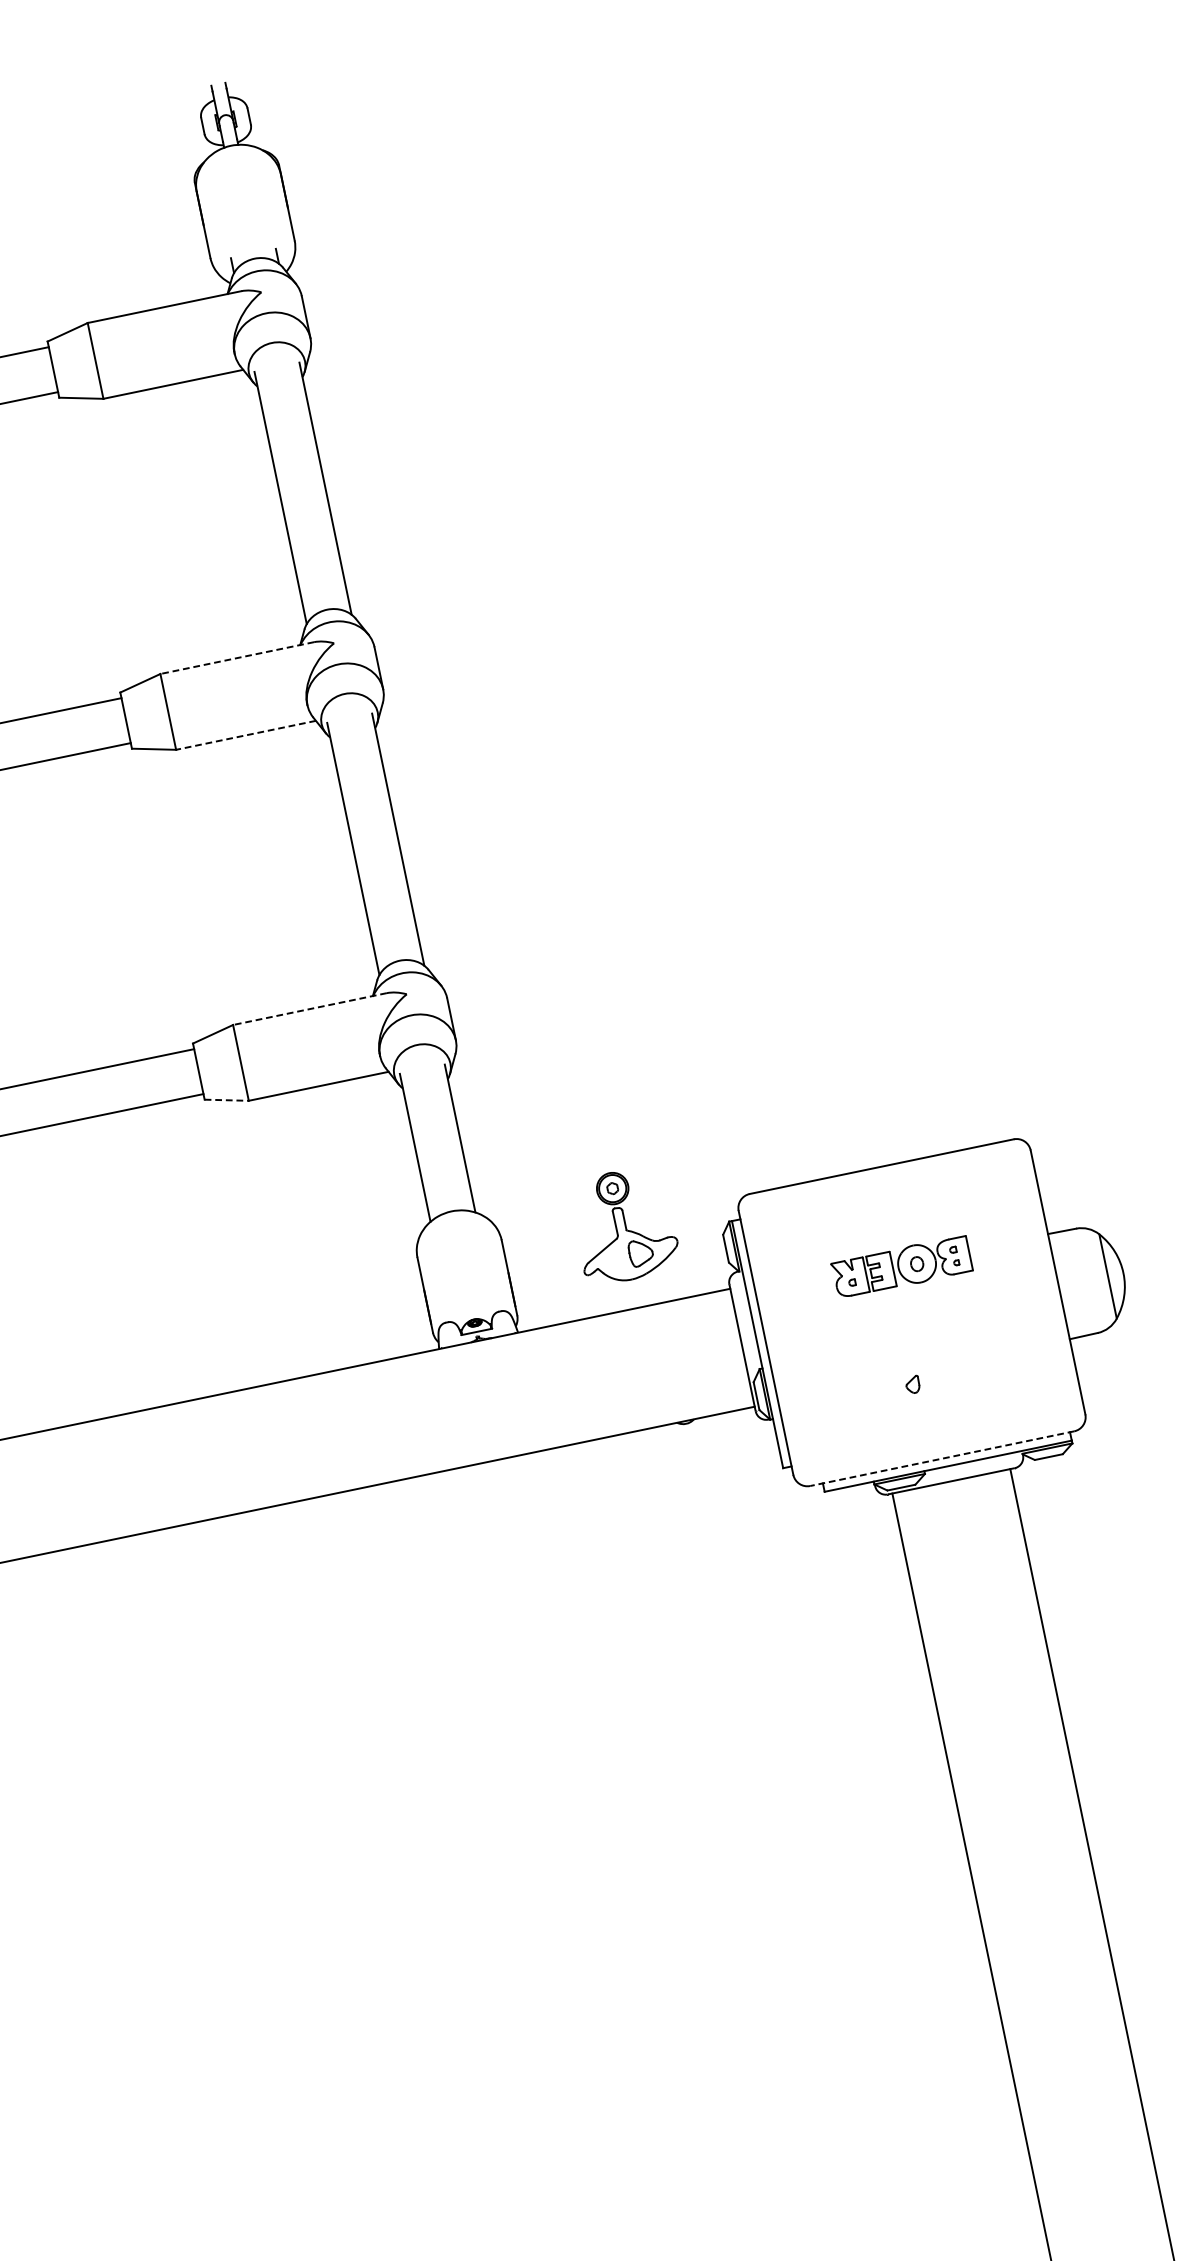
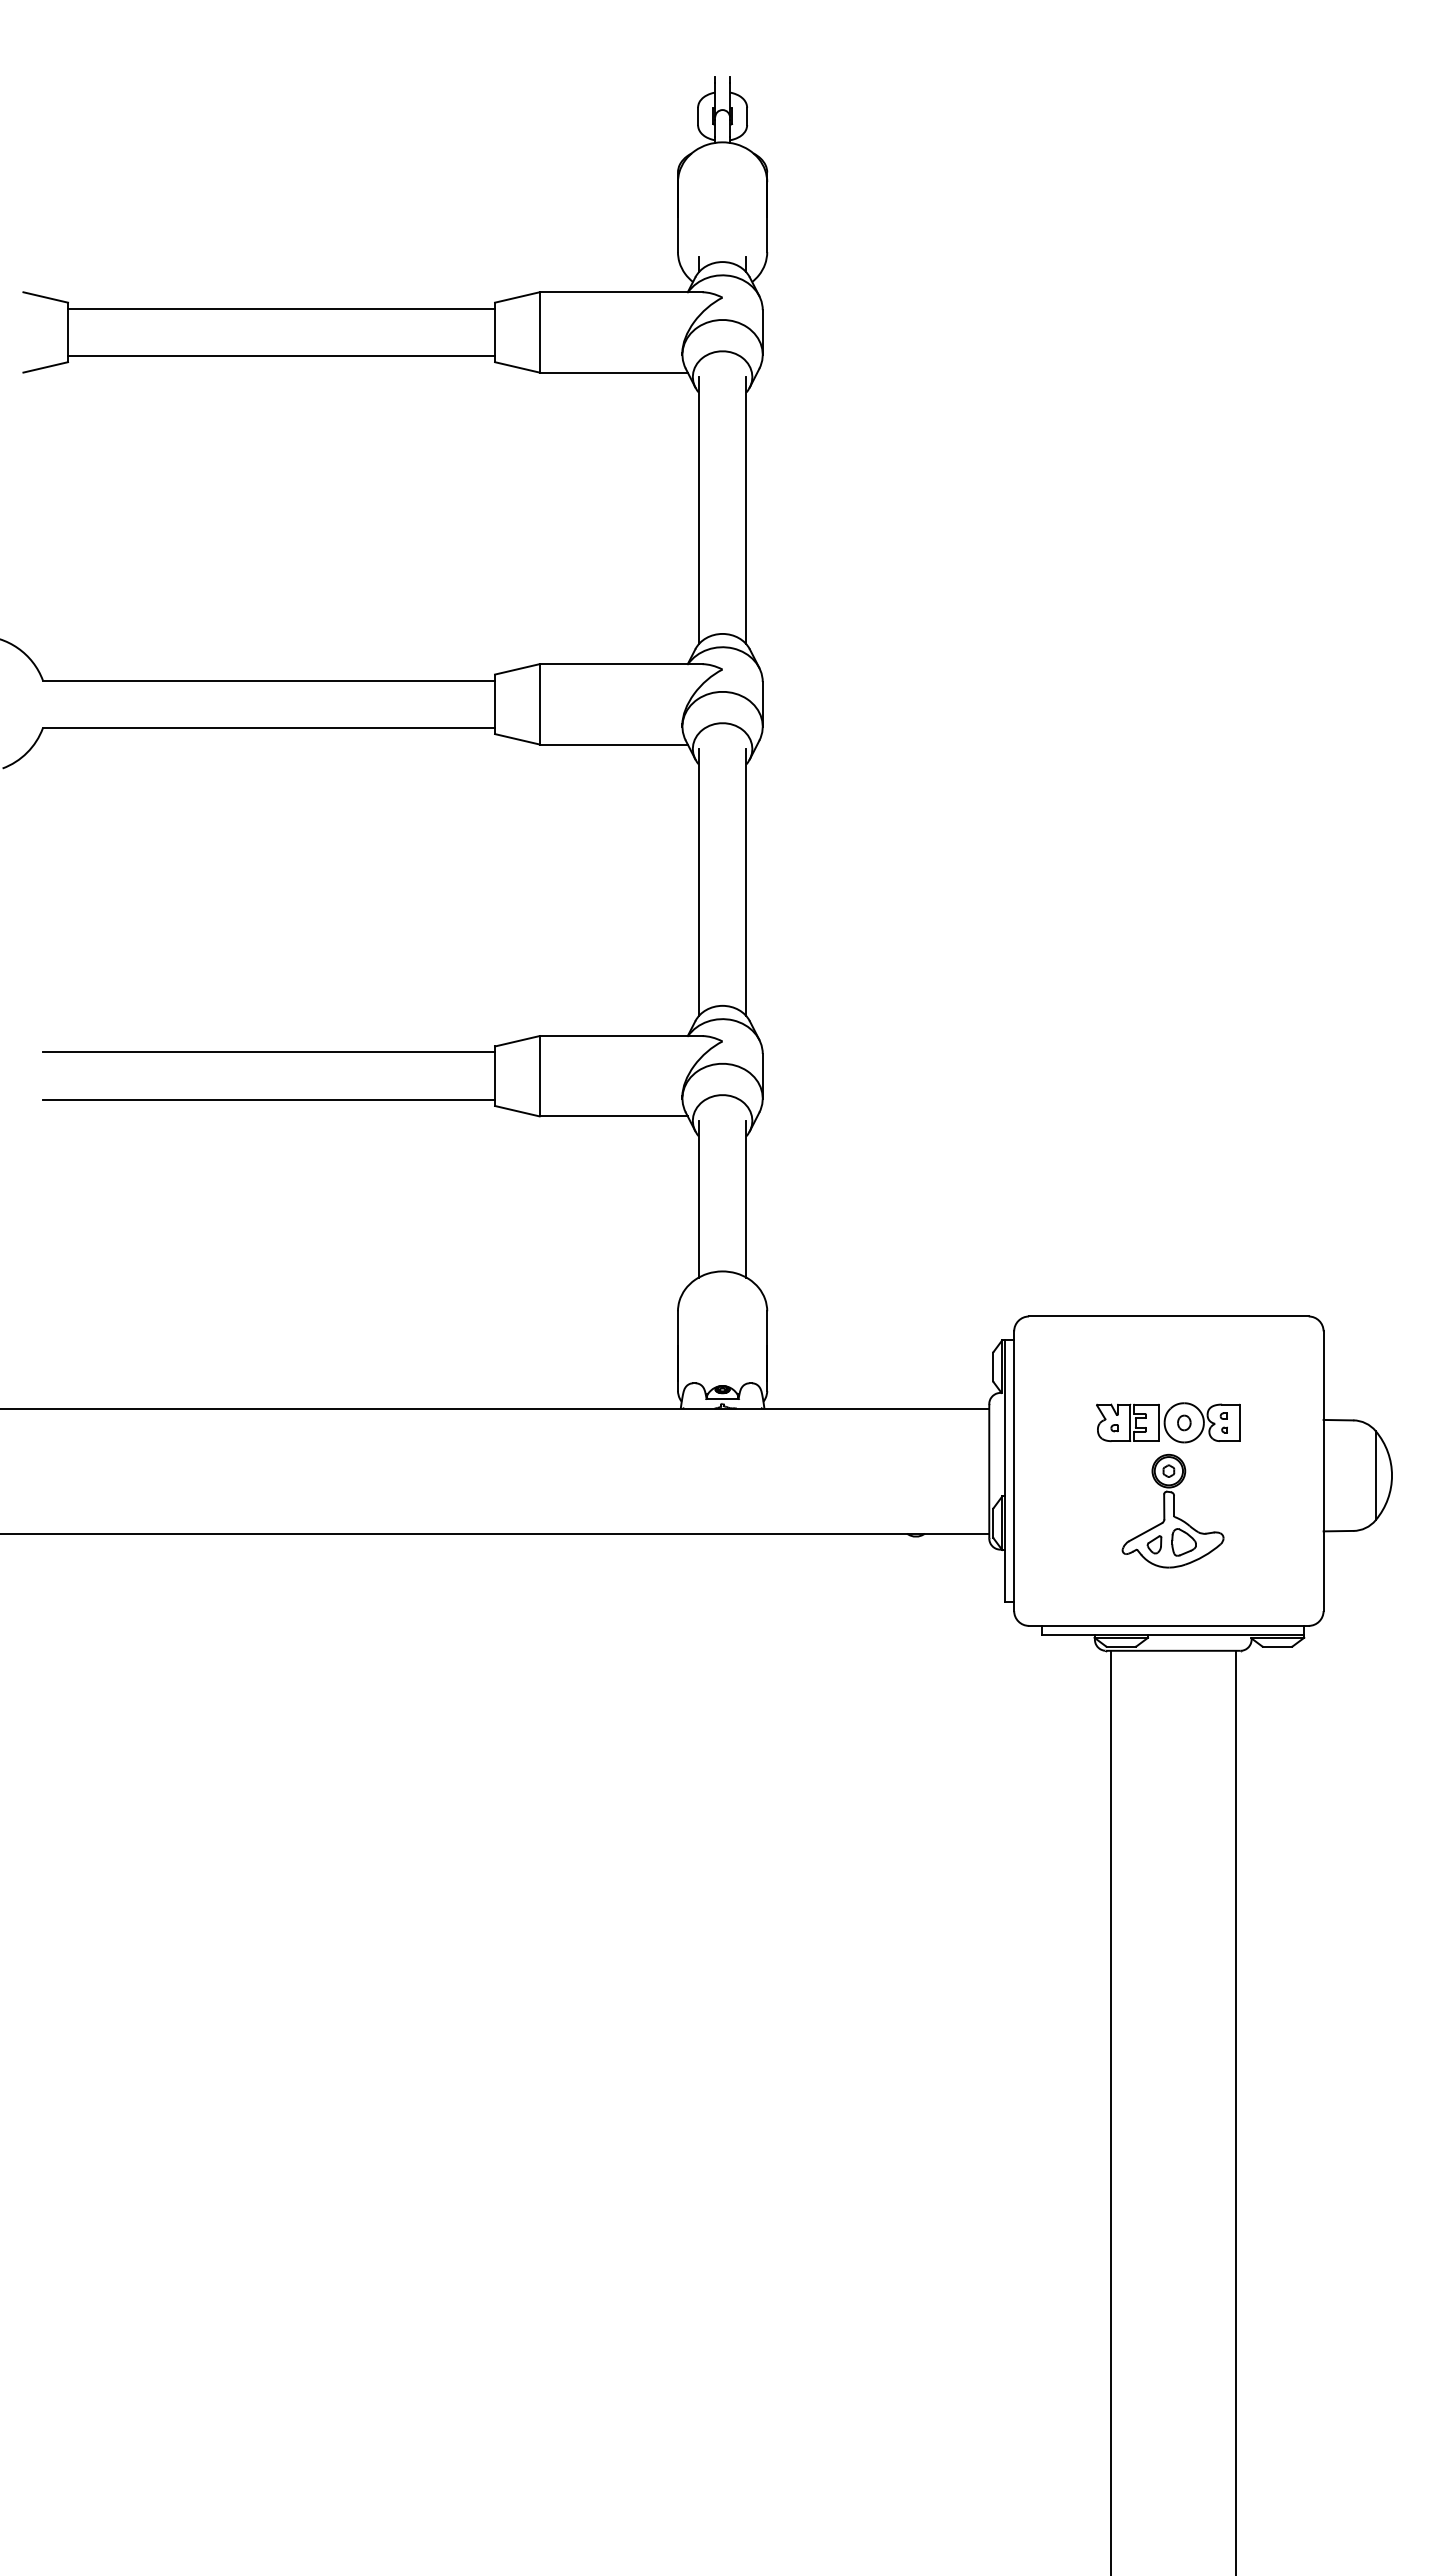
line: (236, 658) -> (620, 664), dashed -> solid
line: (245, 735) -> (613, 744), dashed -> solid
line: (309, 1009) -> (620, 1036), dashed -> solid
line: (226, 1100) -> (517, 1111), dashed -> solid
part: (624, 1225) -> (1172, 1511), moved
line: (941, 1458) -> (1168, 1625), dashed -> solid

